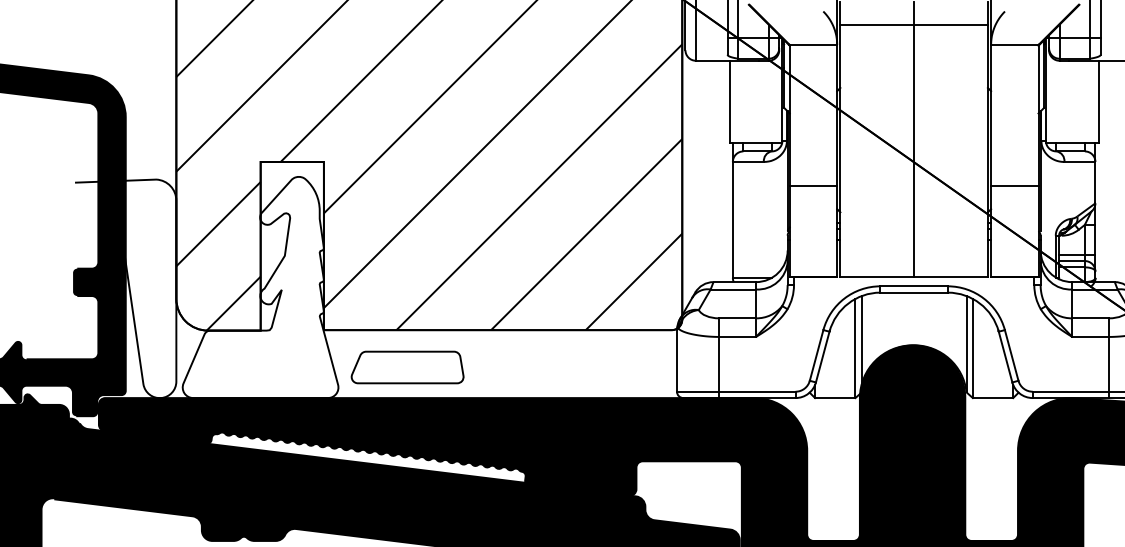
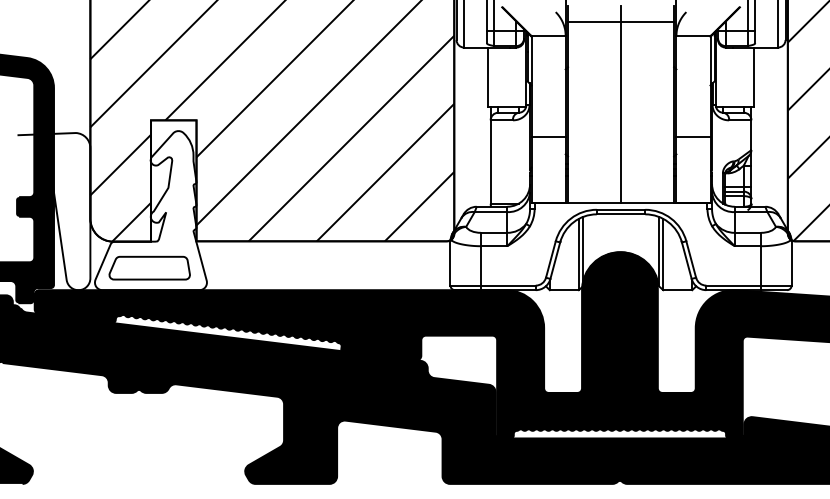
part: (407, 366) -> (149, 267), moved

